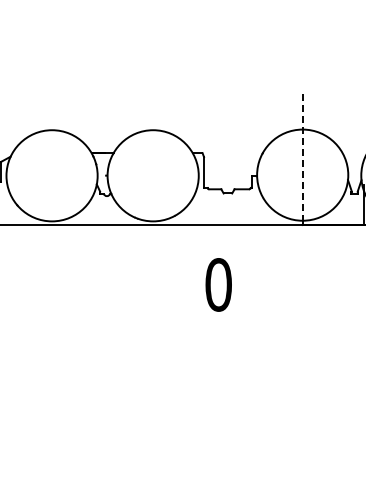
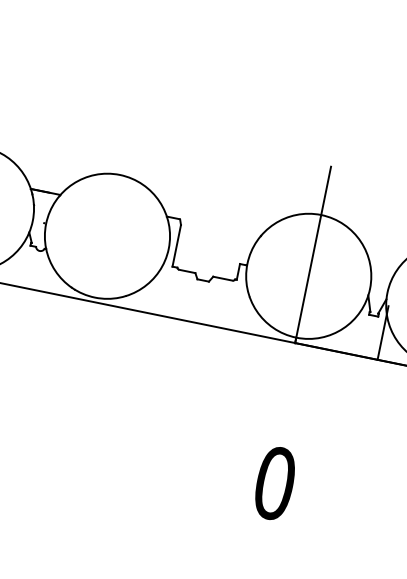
line: (302, 159) -> (312, 255), dashed -> solid
text: (218, 284) -> (274, 482), moved

